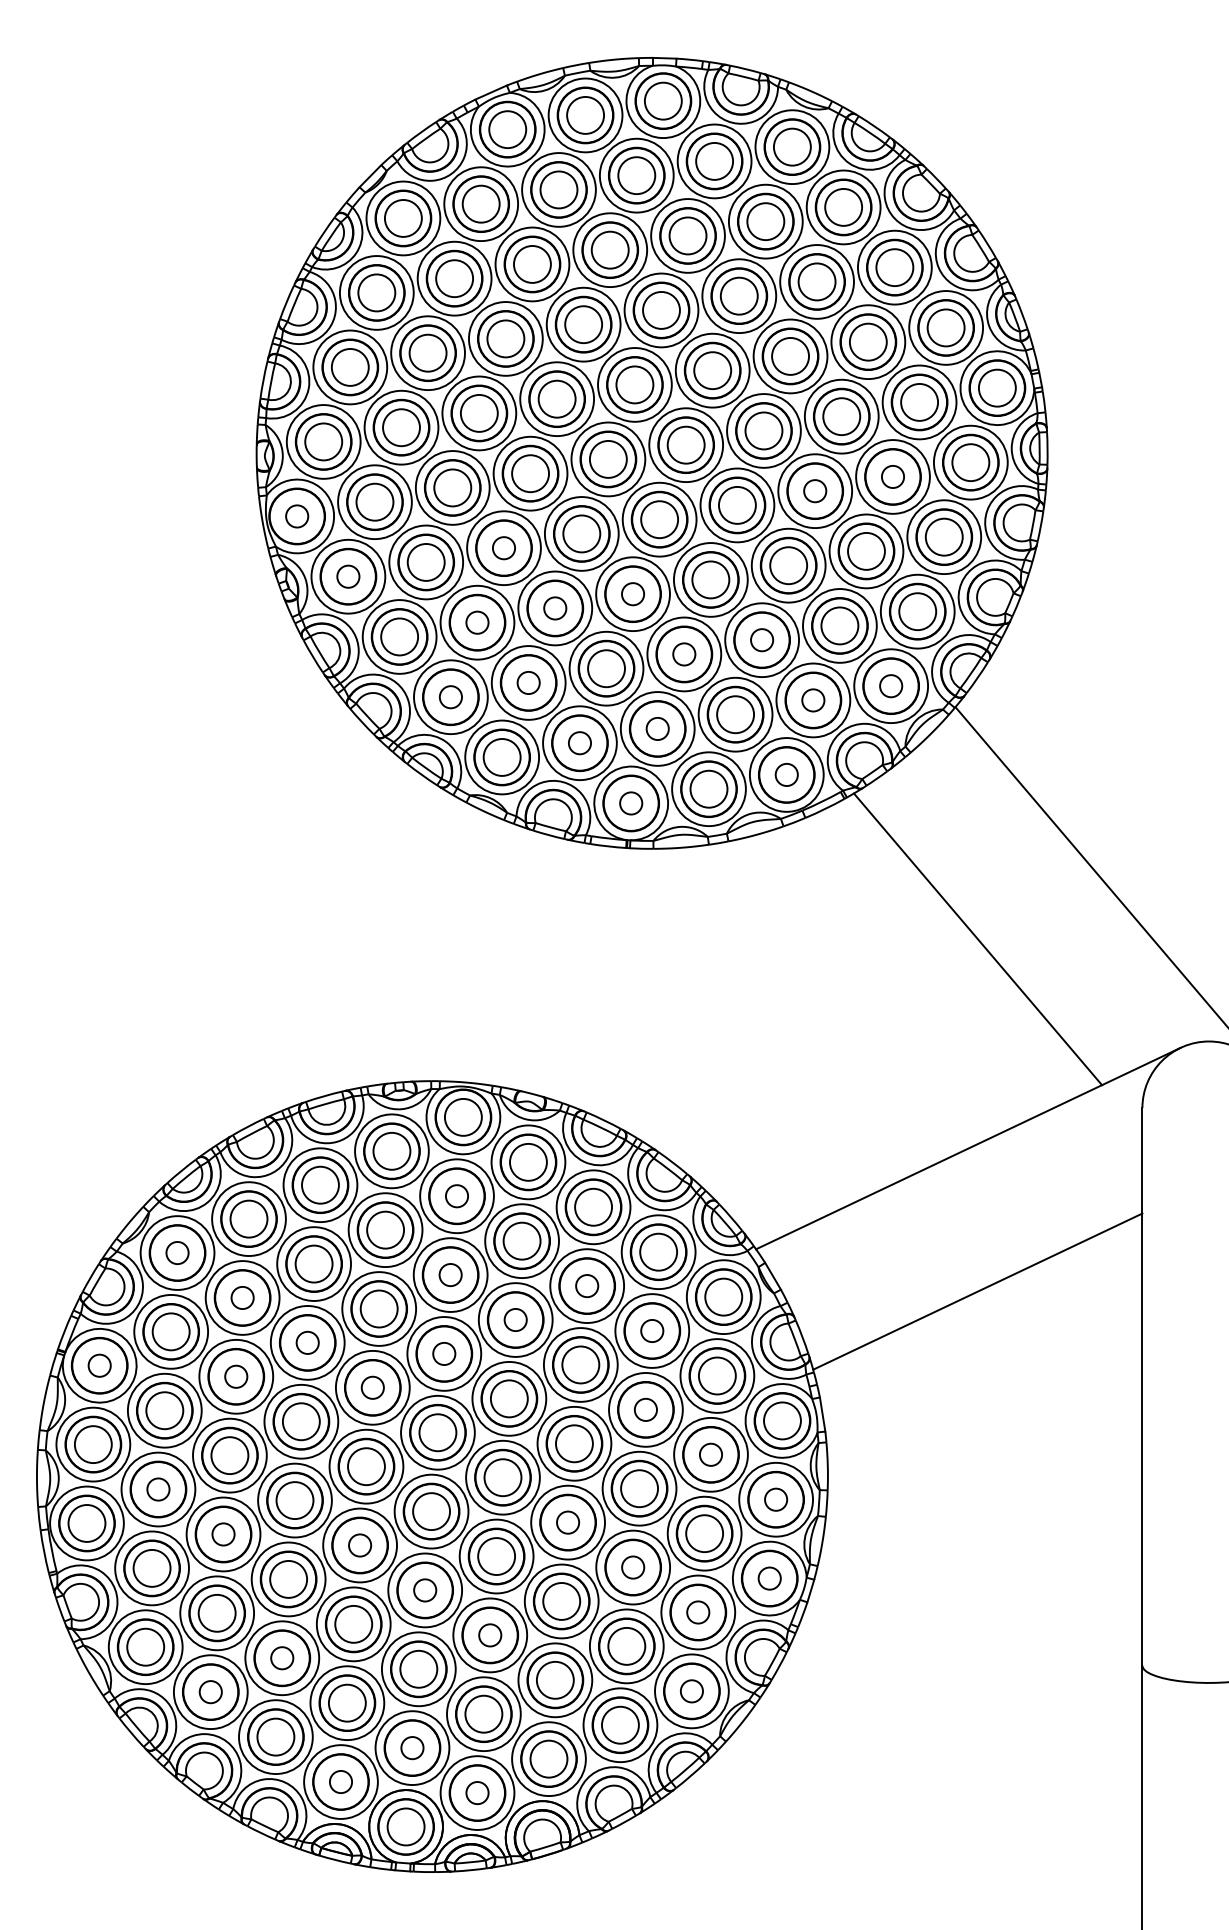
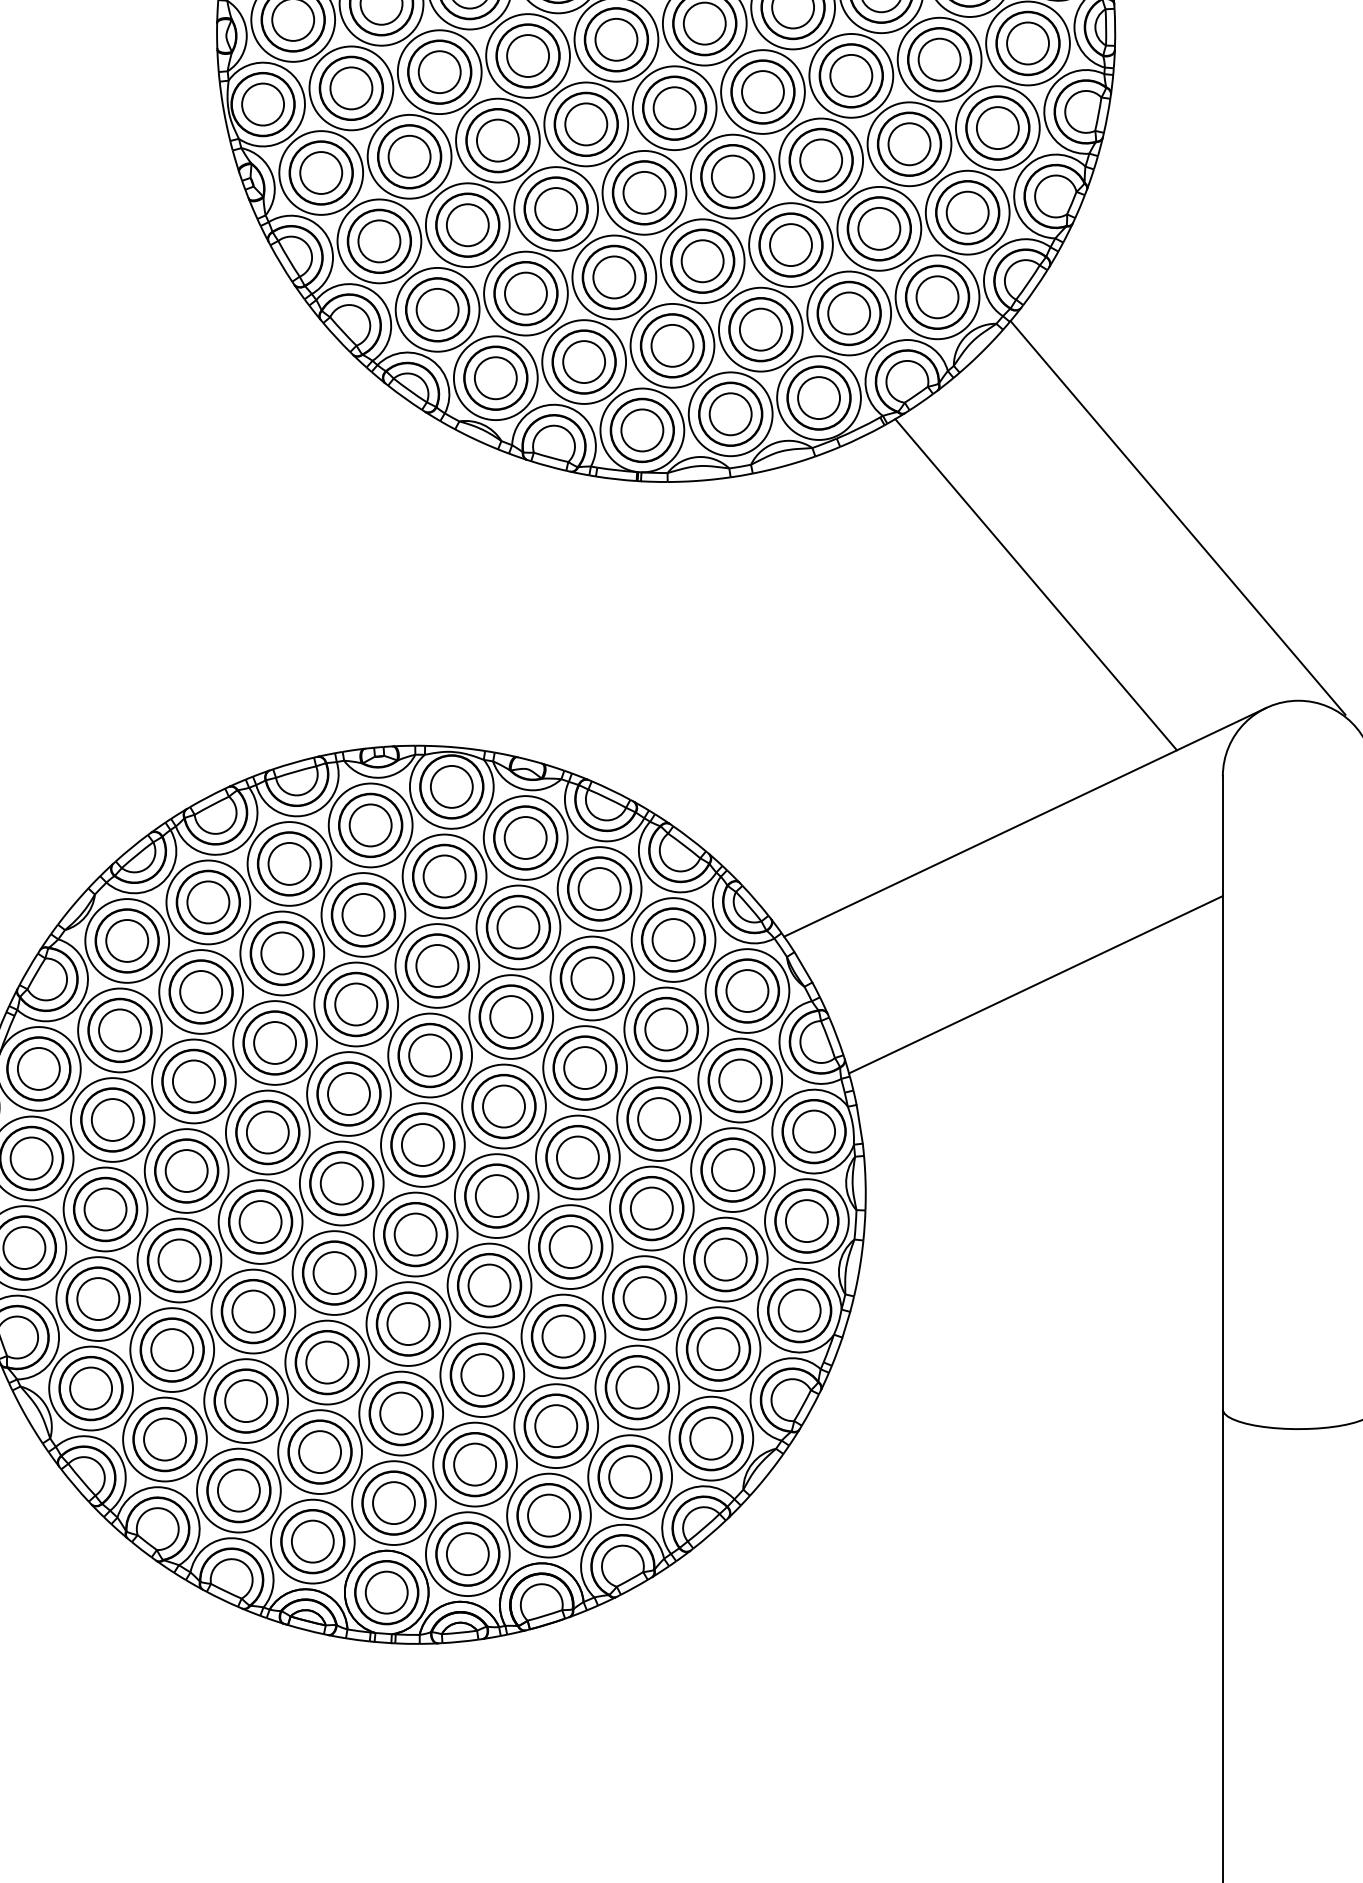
circle: (892, 476) -> (939, 59), size x1.67
circle: (814, 490) -> (850, 75), size x1.67
circle: (296, 515) -> (262, 103), size x1.67
circle: (503, 547) -> (497, 139), size x1.67
circle: (347, 576) -> (320, 172), size x1.67
circle: (632, 593) -> (643, 192), size x1.67
circle: (554, 607) -> (555, 207), size x1.67
circle: (477, 622) -> (467, 224), size x1.67
circle: (761, 639) -> (790, 244), size x1.67
circle: (683, 653) -> (701, 260), size x1.67
circle: (528, 682) -> (525, 293), size x1.67
circle: (890, 685) -> (936, 296), size x1.67
circle: (450, 696) -> (437, 309), size x1.67
circle: (812, 699) -> (848, 312), size x1.67
circle: (657, 728) -> (672, 345), size x1.67
circle: (579, 742) -> (583, 361), size x1.67
circle: (786, 774) -> (818, 397), size x1.67
circle: (630, 802) -> (641, 429), size x1.67
circle: (456, 1195) -> (443, 875), size x1.67
circle: (177, 1252) -> (127, 940), size x1.67
circle: (450, 1274) -> (437, 965), size x1.67
circle: (586, 1285) -> (591, 977), size x1.67
circle: (242, 1297) -> (200, 991), size x1.67
circle: (515, 1319) -> (510, 1016), size x1.67
circle: (651, 1330) -> (665, 1028), size x1.67
circle: (307, 1342) -> (274, 1042), size x1.67
circle: (443, 1353) -> (429, 1055), size x1.67
circle: (99, 1365) -> (38, 1068), size x1.67
circle: (235, 1376) -> (193, 1081), size x1.67
circle: (372, 1387) -> (348, 1093), size x1.67
circle: (645, 1409) -> (658, 1118), size x1.67
circle: (710, 1454) -> (732, 1169), size x1.67
circle: (157, 1489) -> (104, 1209), size x1.67
circle: (775, 1499) -> (806, 1220), size x1.67
circle: (567, 1522) -> (570, 1246), size x1.67
circle: (223, 1534) -> (179, 1260), size x1.67
circle: (359, 1545) -> (333, 1273), size x1.67
circle: (632, 1567) -> (643, 1298), size x1.67
circle: (769, 1578) -> (799, 1310), size x1.67
circle: (424, 1589) -> (407, 1323), size x1.67
circle: (697, 1612) -> (717, 1349), size x1.67
circle: (489, 1634) -> (481, 1374), size x1.67
circle: (281, 1657) -> (245, 1400), size x1.67
circle: (691, 1690) -> (710, 1437), size x1.67
circle: (210, 1691) -> (164, 1438), size x1.67
circle: (412, 1747) -> (394, 1502), size x1.67
circle: (340, 1781) -> (312, 1541), size x1.67
circle: (477, 1792) -> (467, 1553), size x1.67

